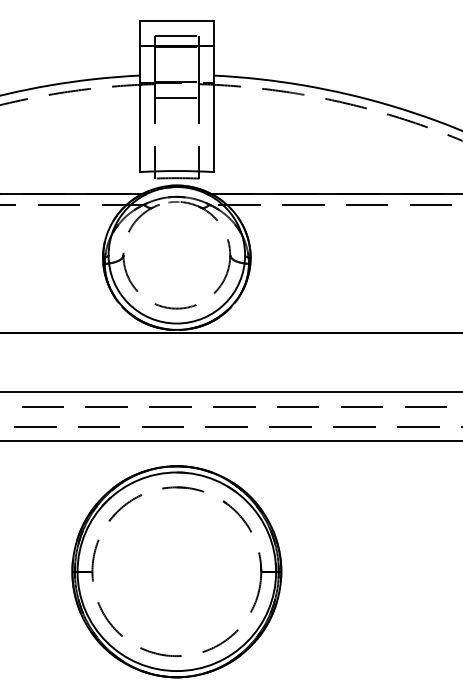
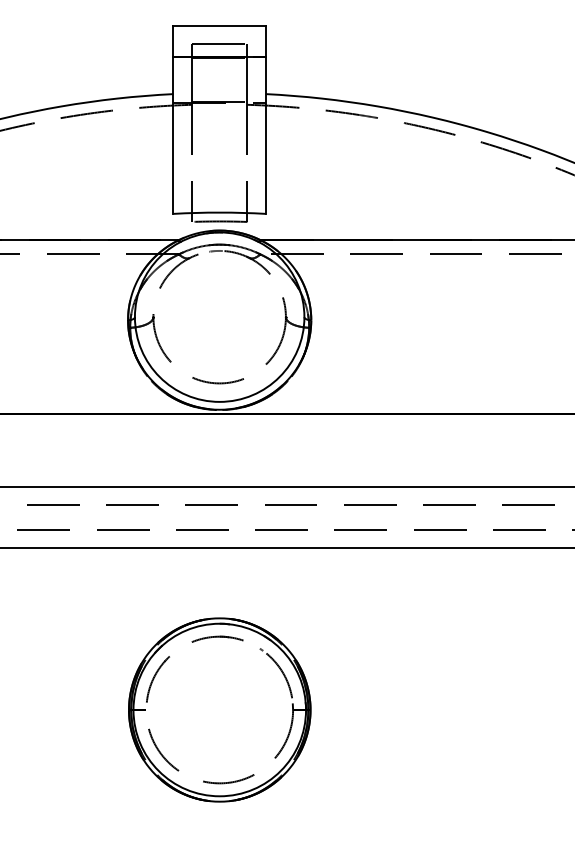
line: (176, 97) -> (219, 121), removed
part: (176, 571) -> (219, 709), size x0.7

